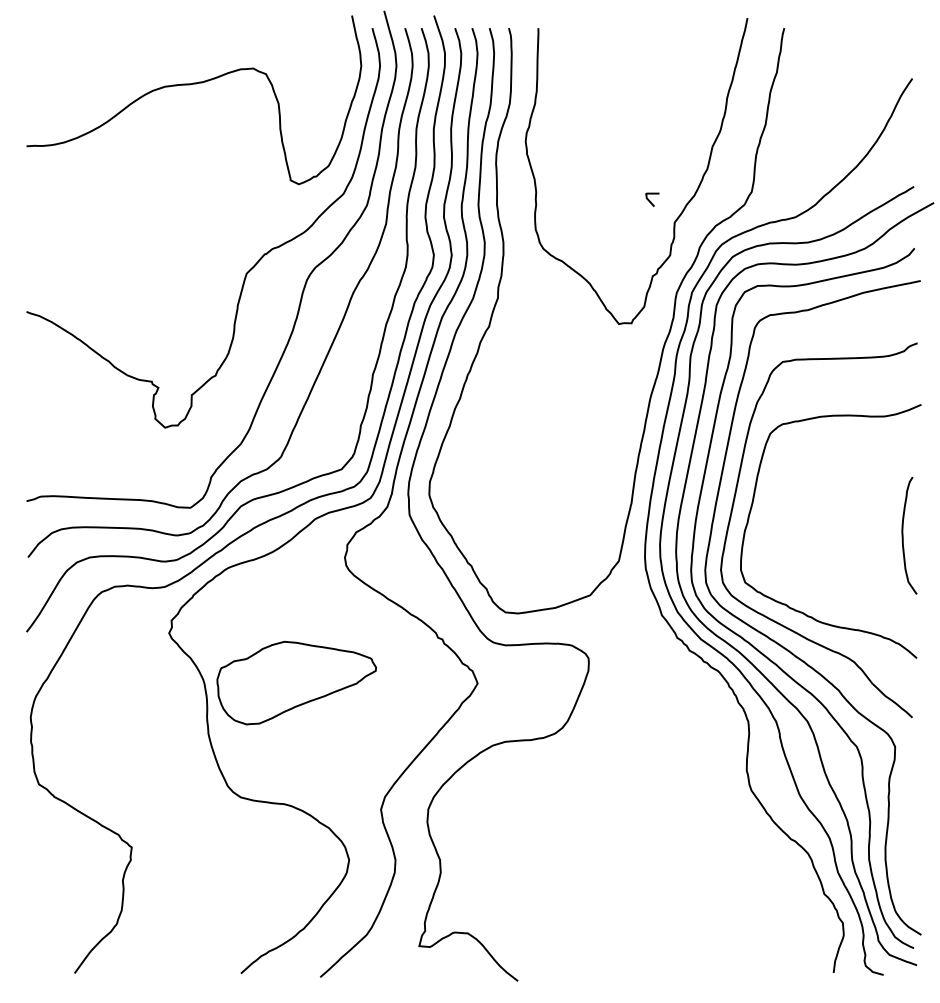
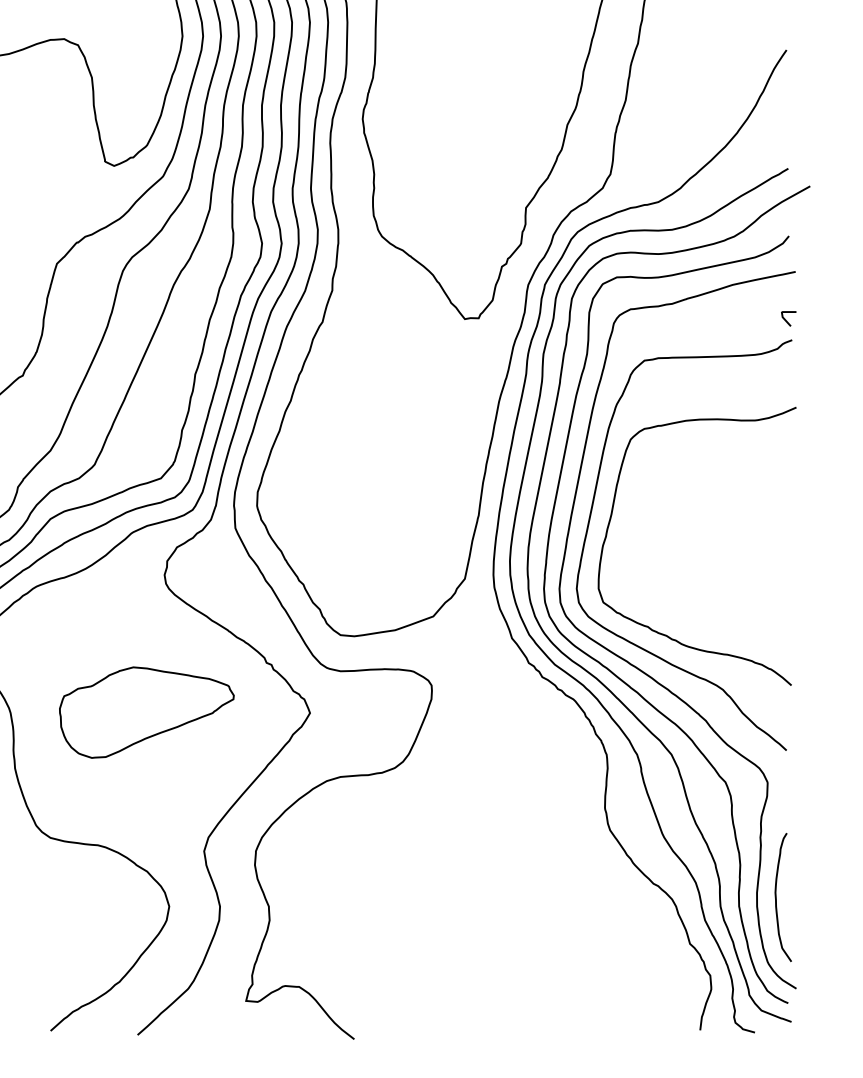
line: (650, 200) -> (786, 319), moved
curve: (903, 535) -> (776, 897), moved
part: (296, 682) -> (146, 711), moved

